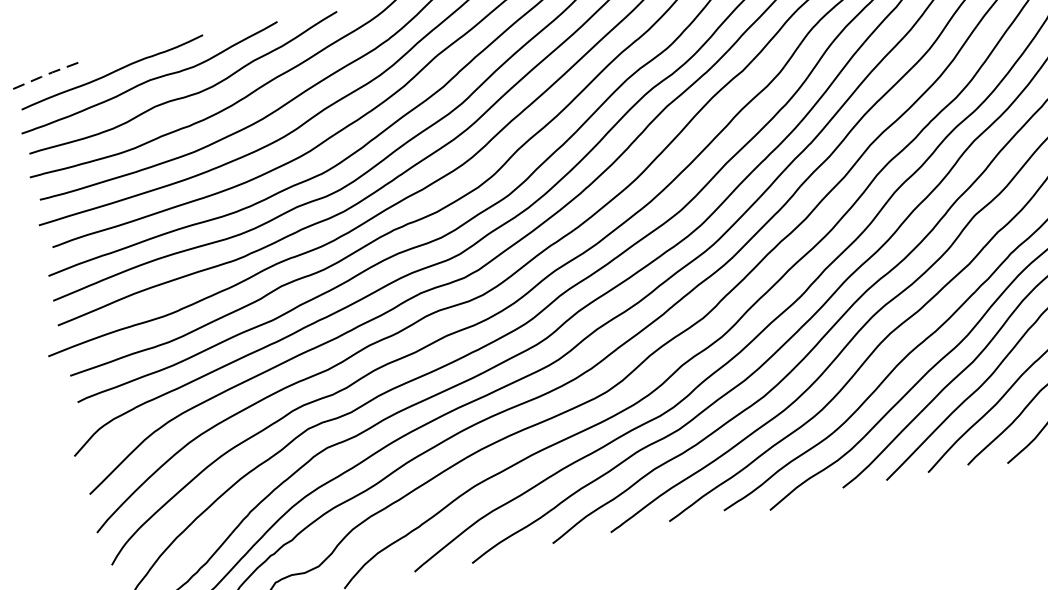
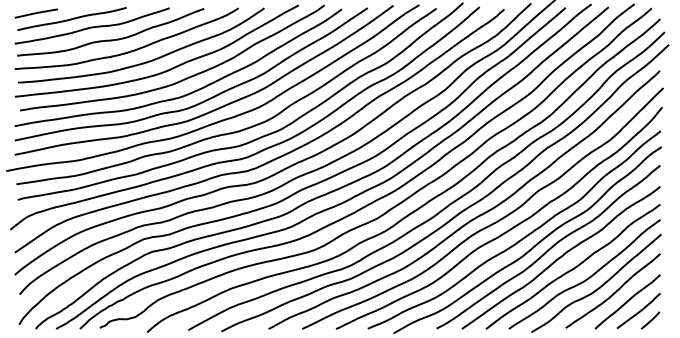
line: (49, 74) -> (36, 13), dashed -> solid

